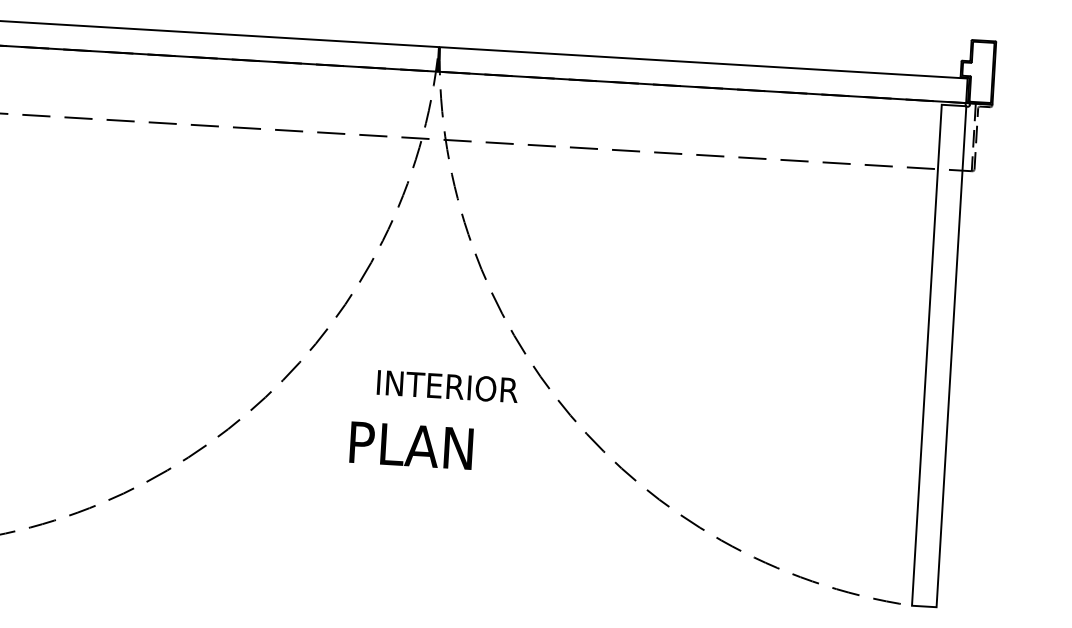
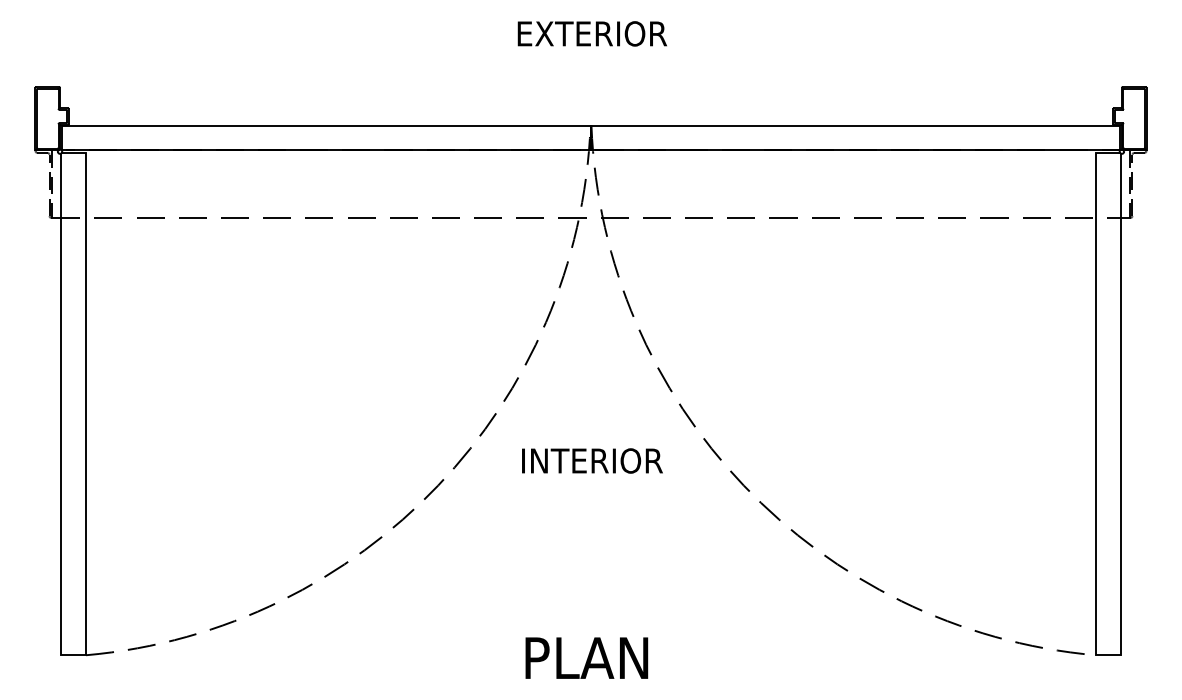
text: (447, 386) -> (592, 460), moved
text: (411, 445) -> (586, 657), moved

